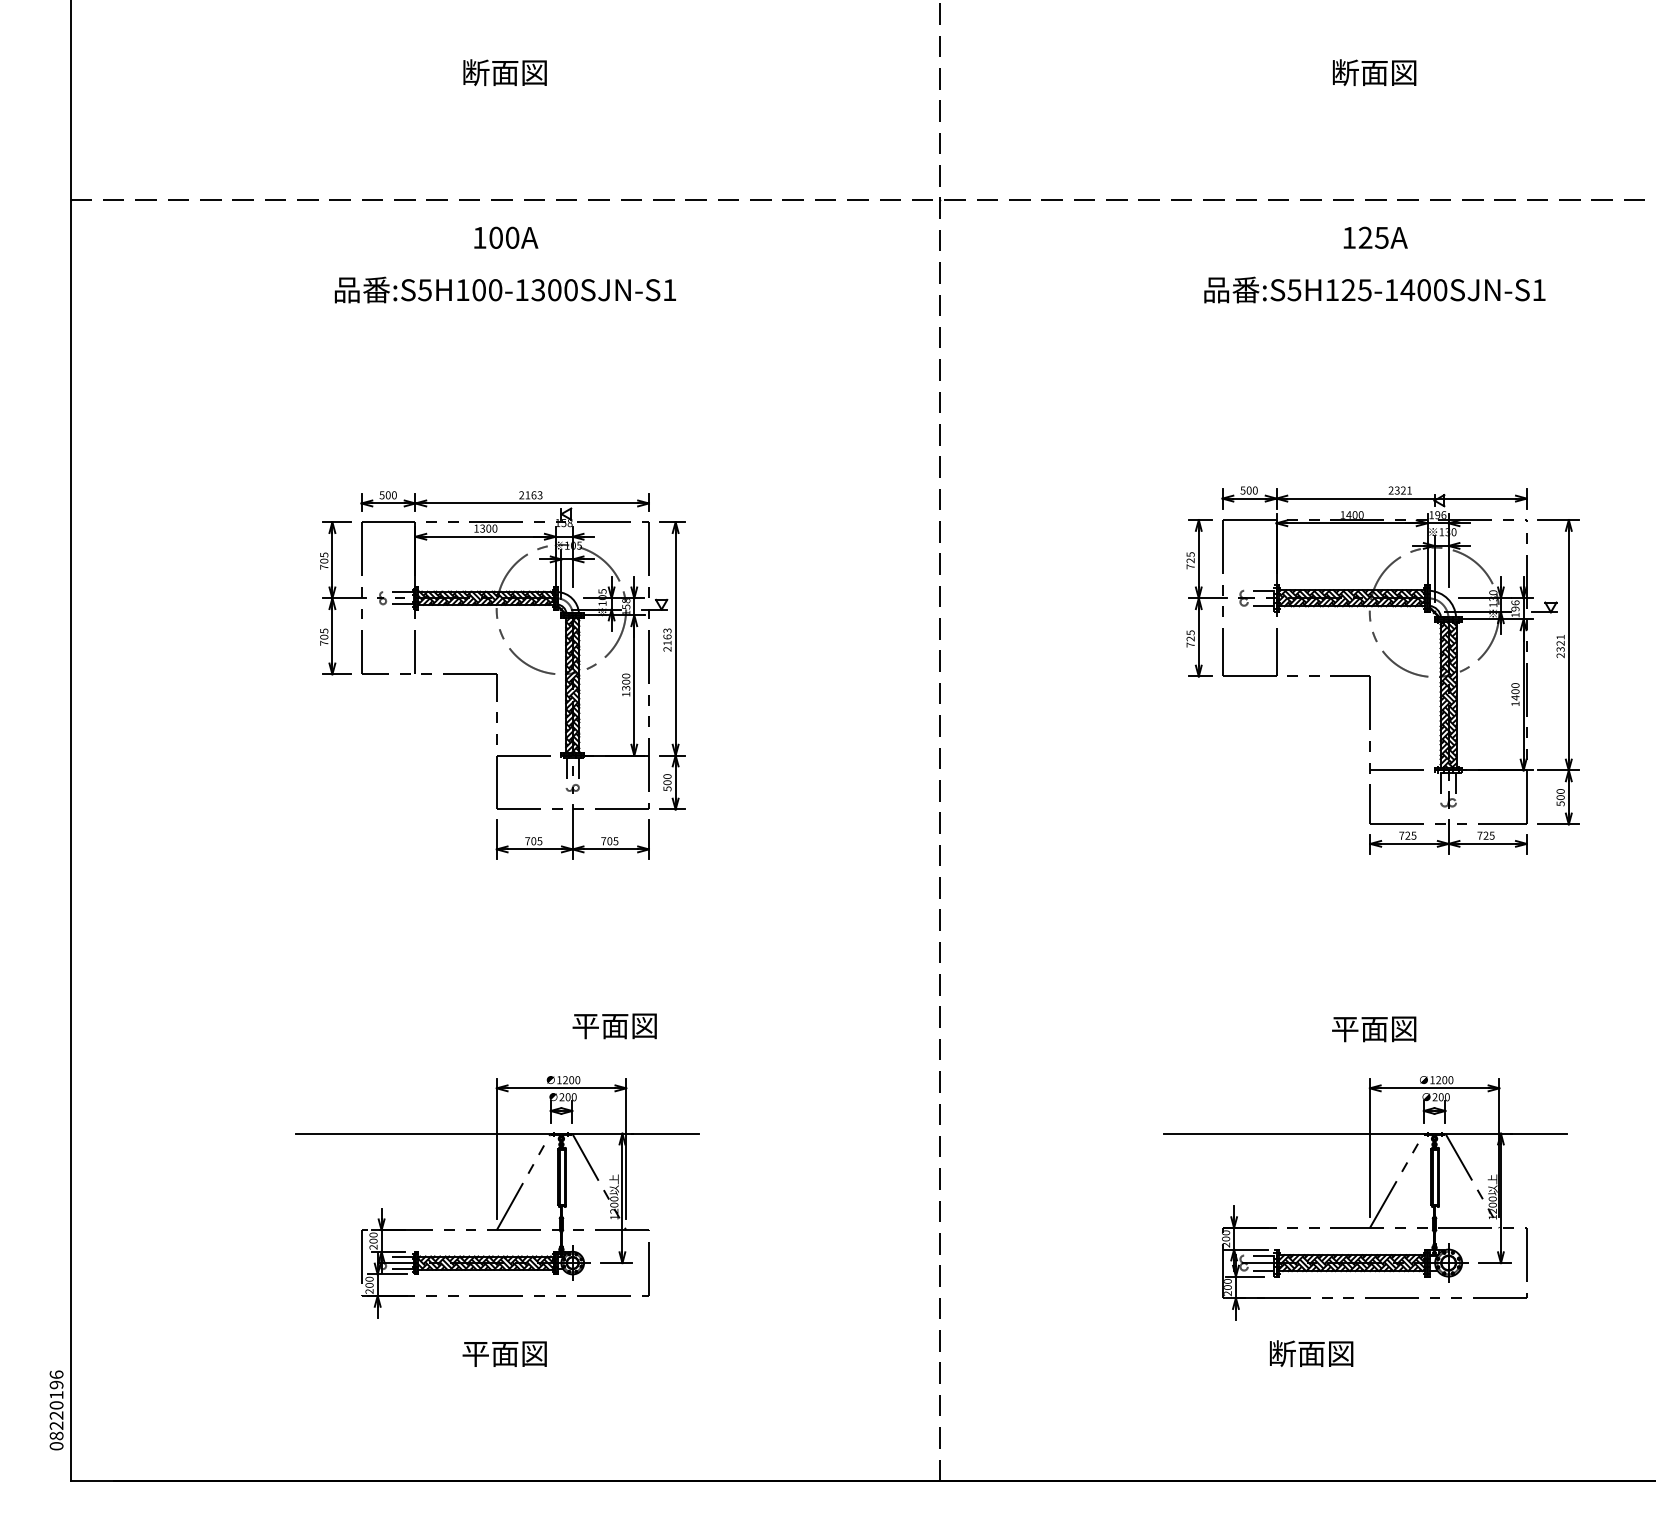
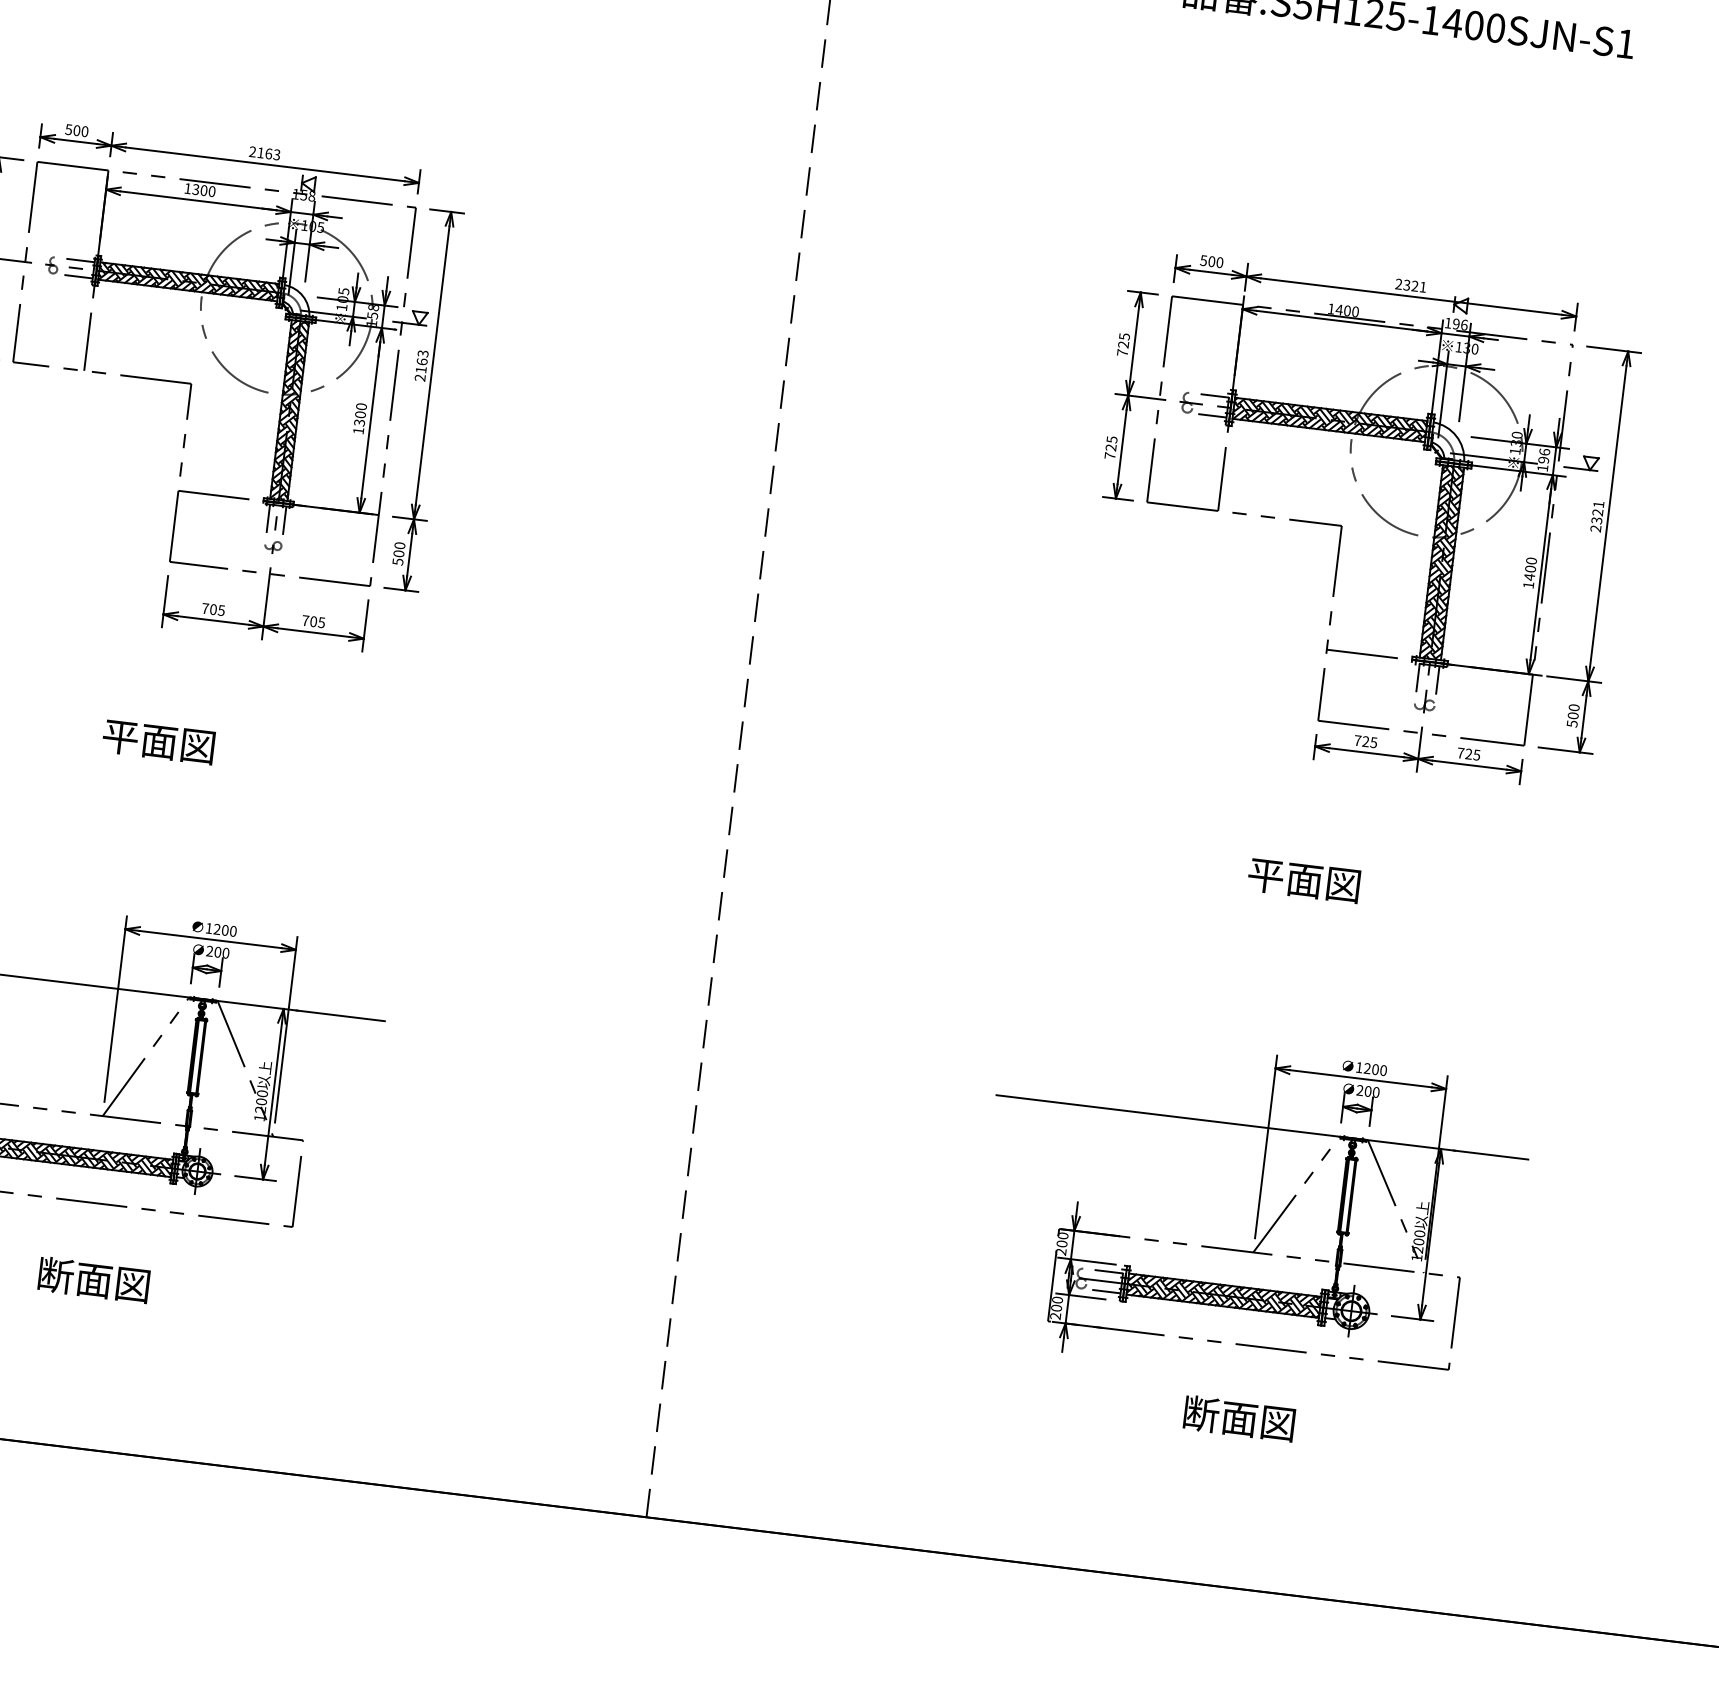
text: (614, 1026) -> (158, 742), moved
text: (1374, 1029) -> (1304, 880), moved
text: (475, 1353) -> (55, 1275), 平面図 -> 断面図
text: (1311, 1353) -> (1239, 1418), moved

